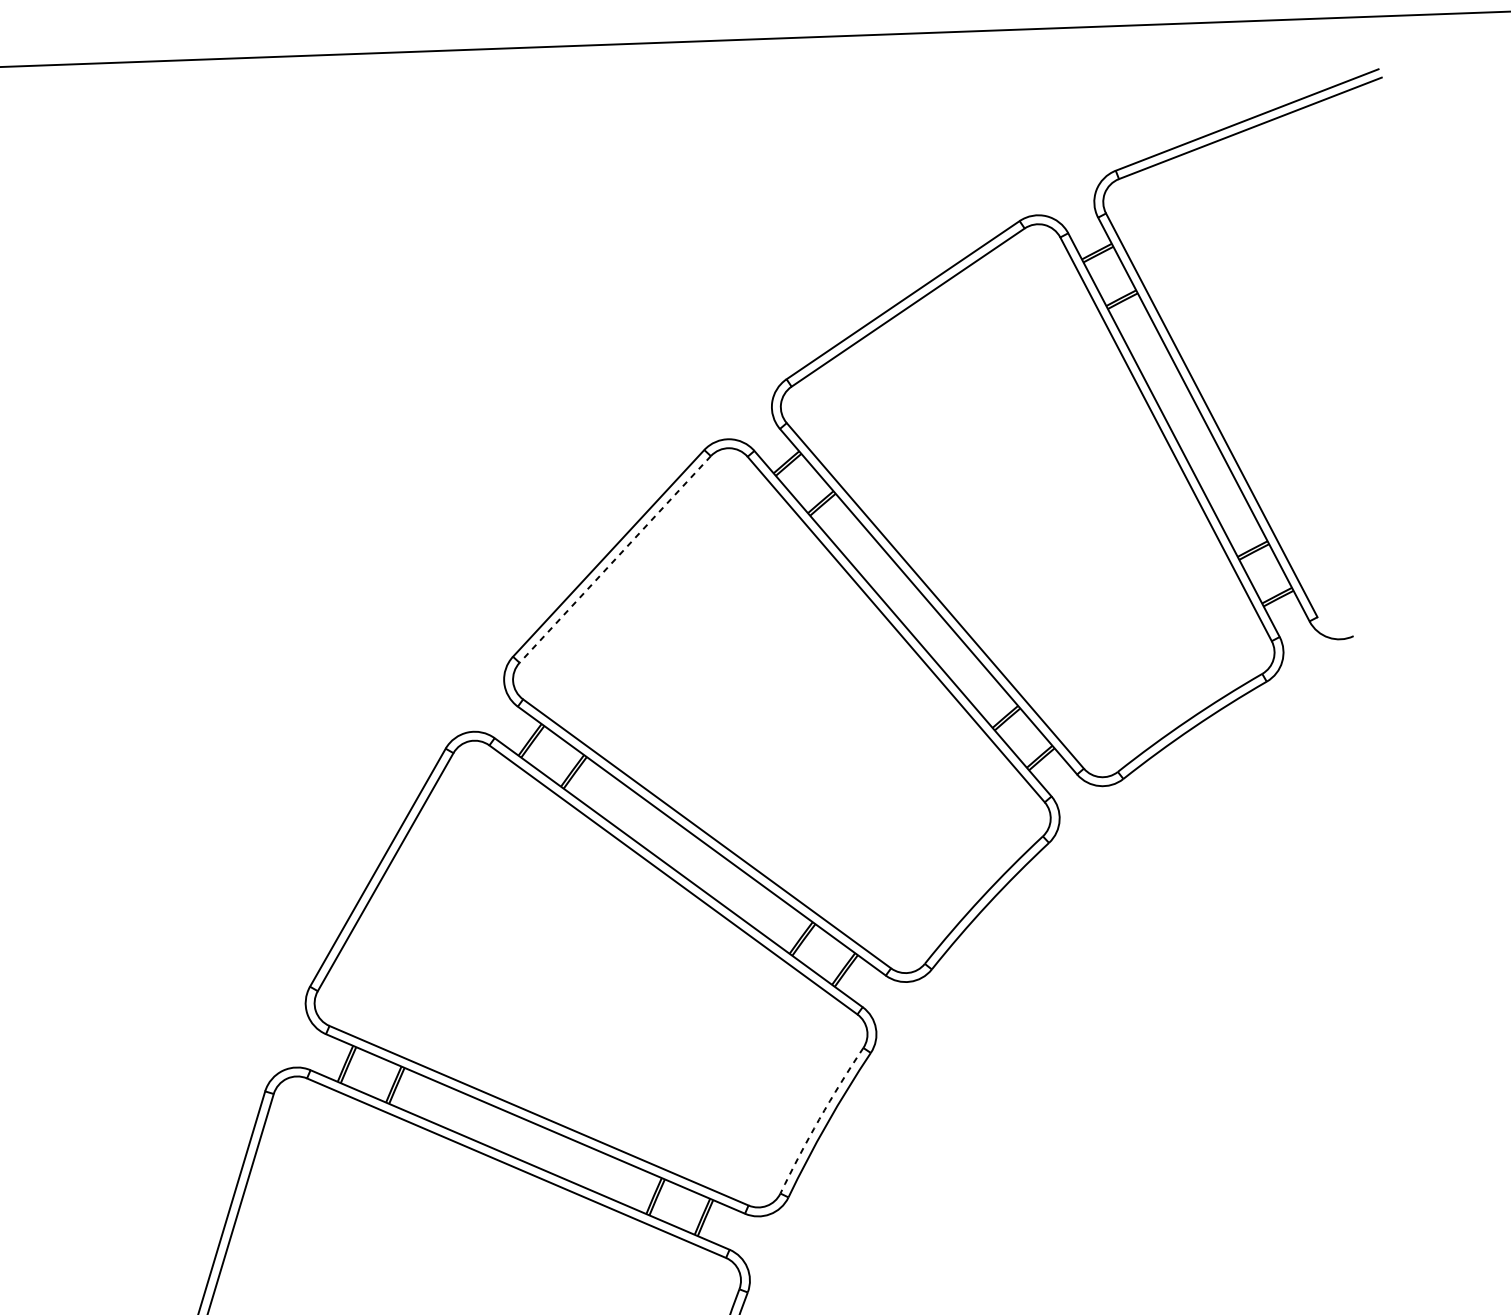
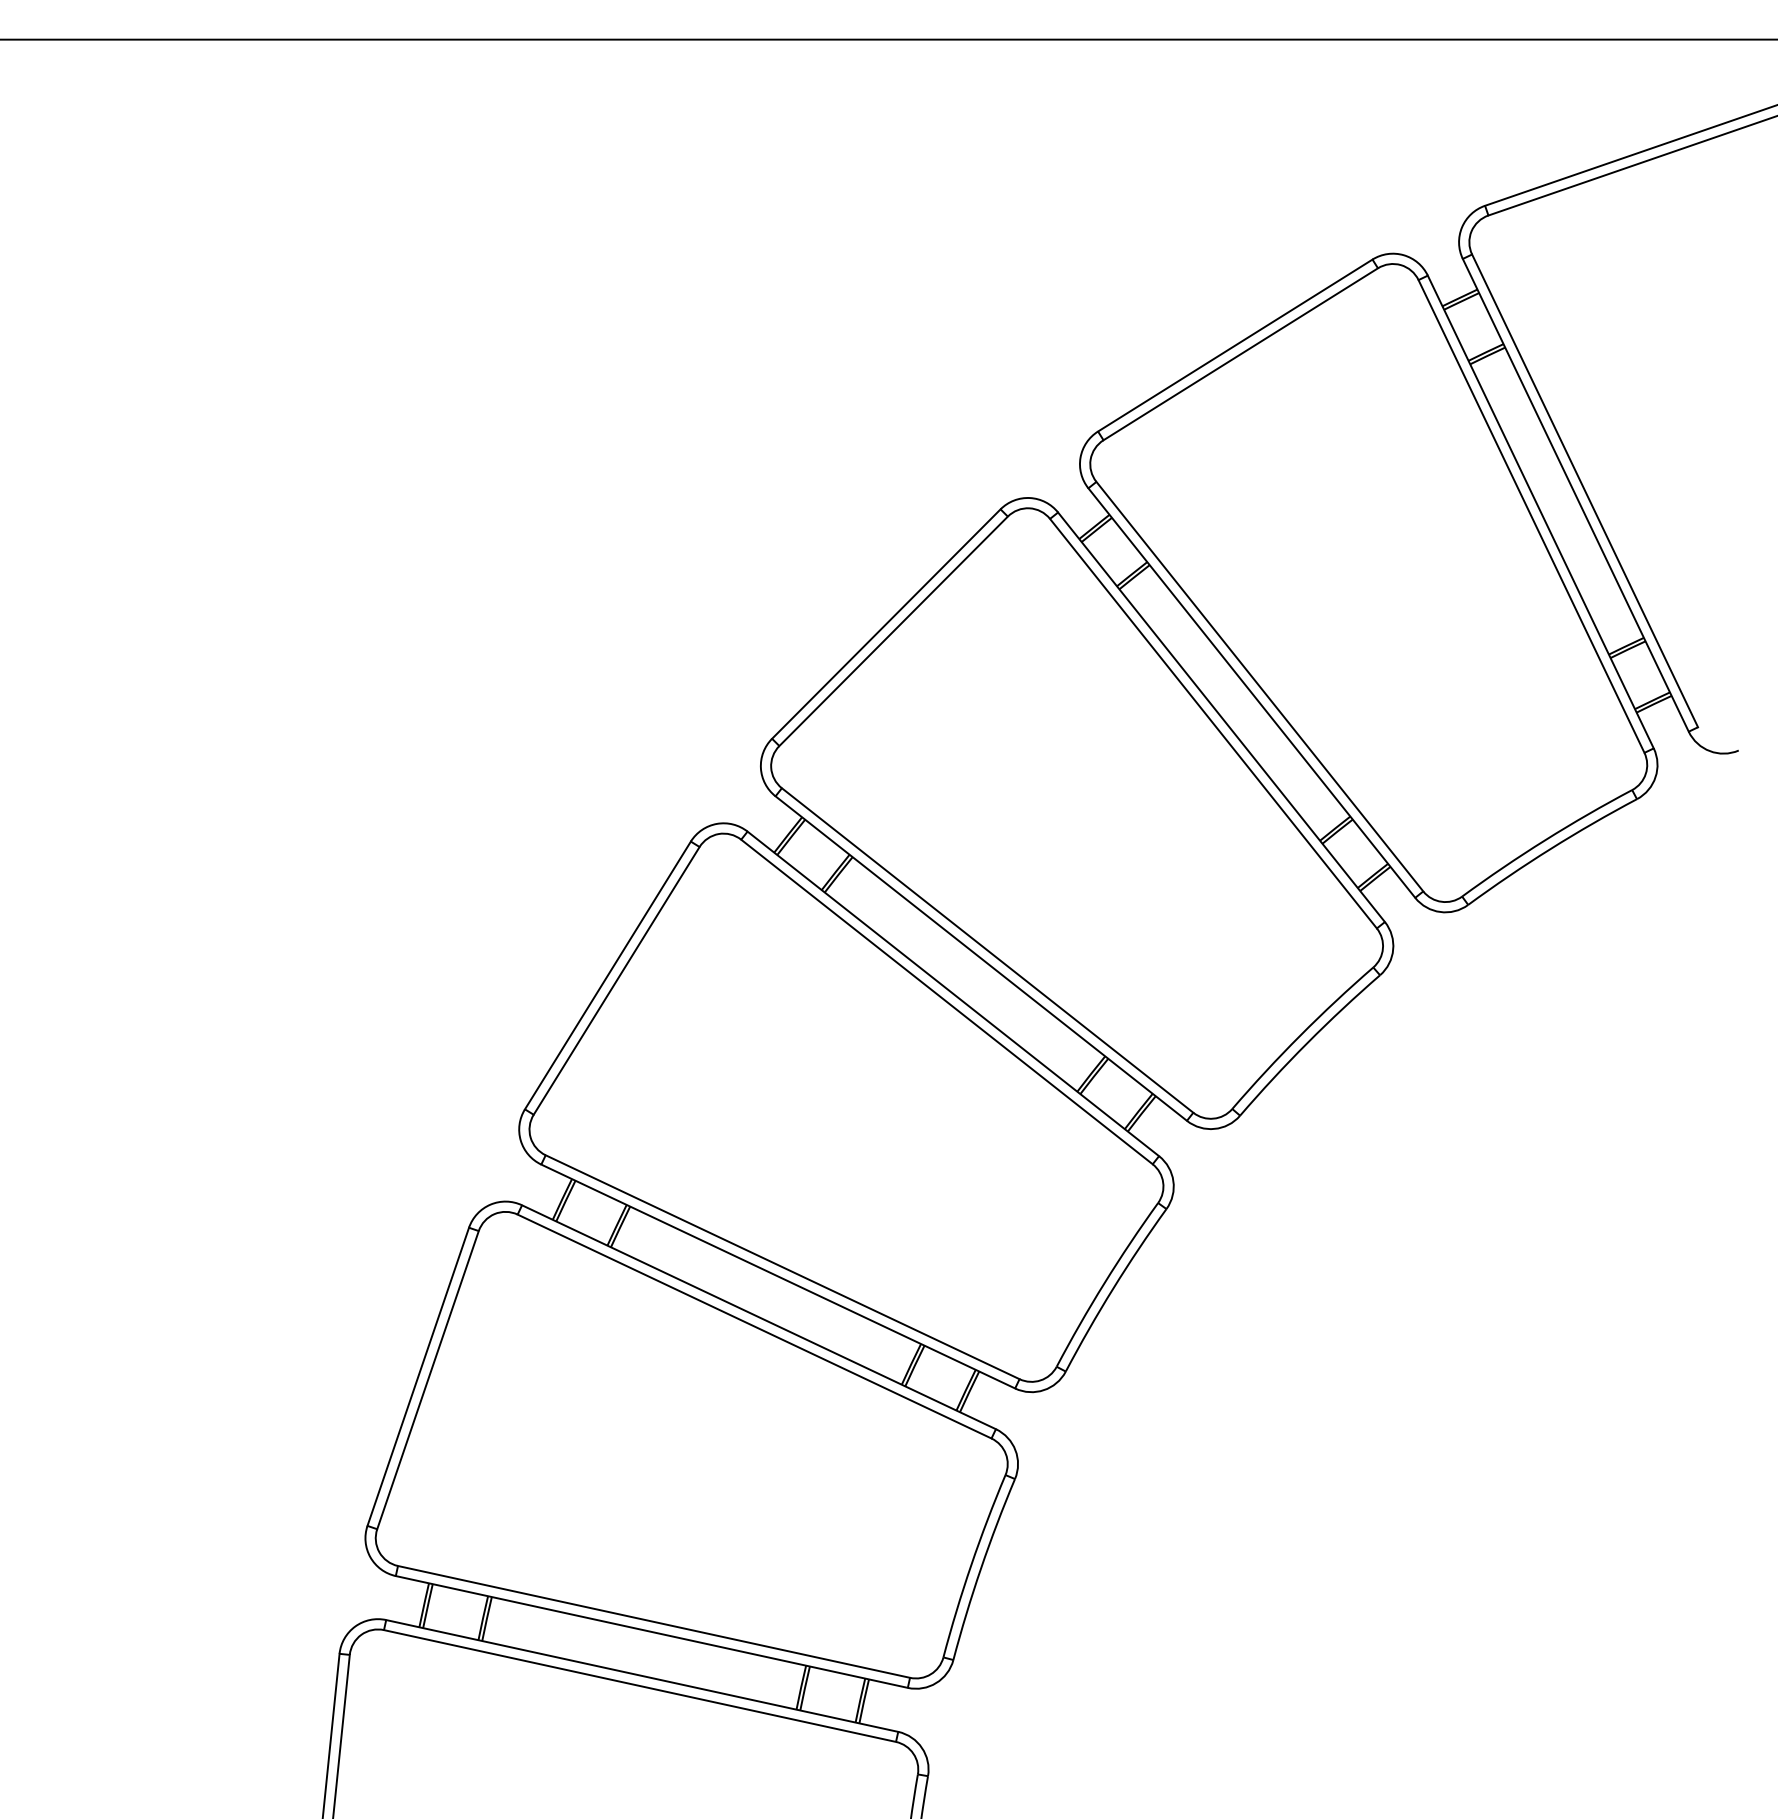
line: (615, 559) -> (893, 631), dashed -> solid
arc: (819, 1119) -> (1104, 1283), dashed -> solid

